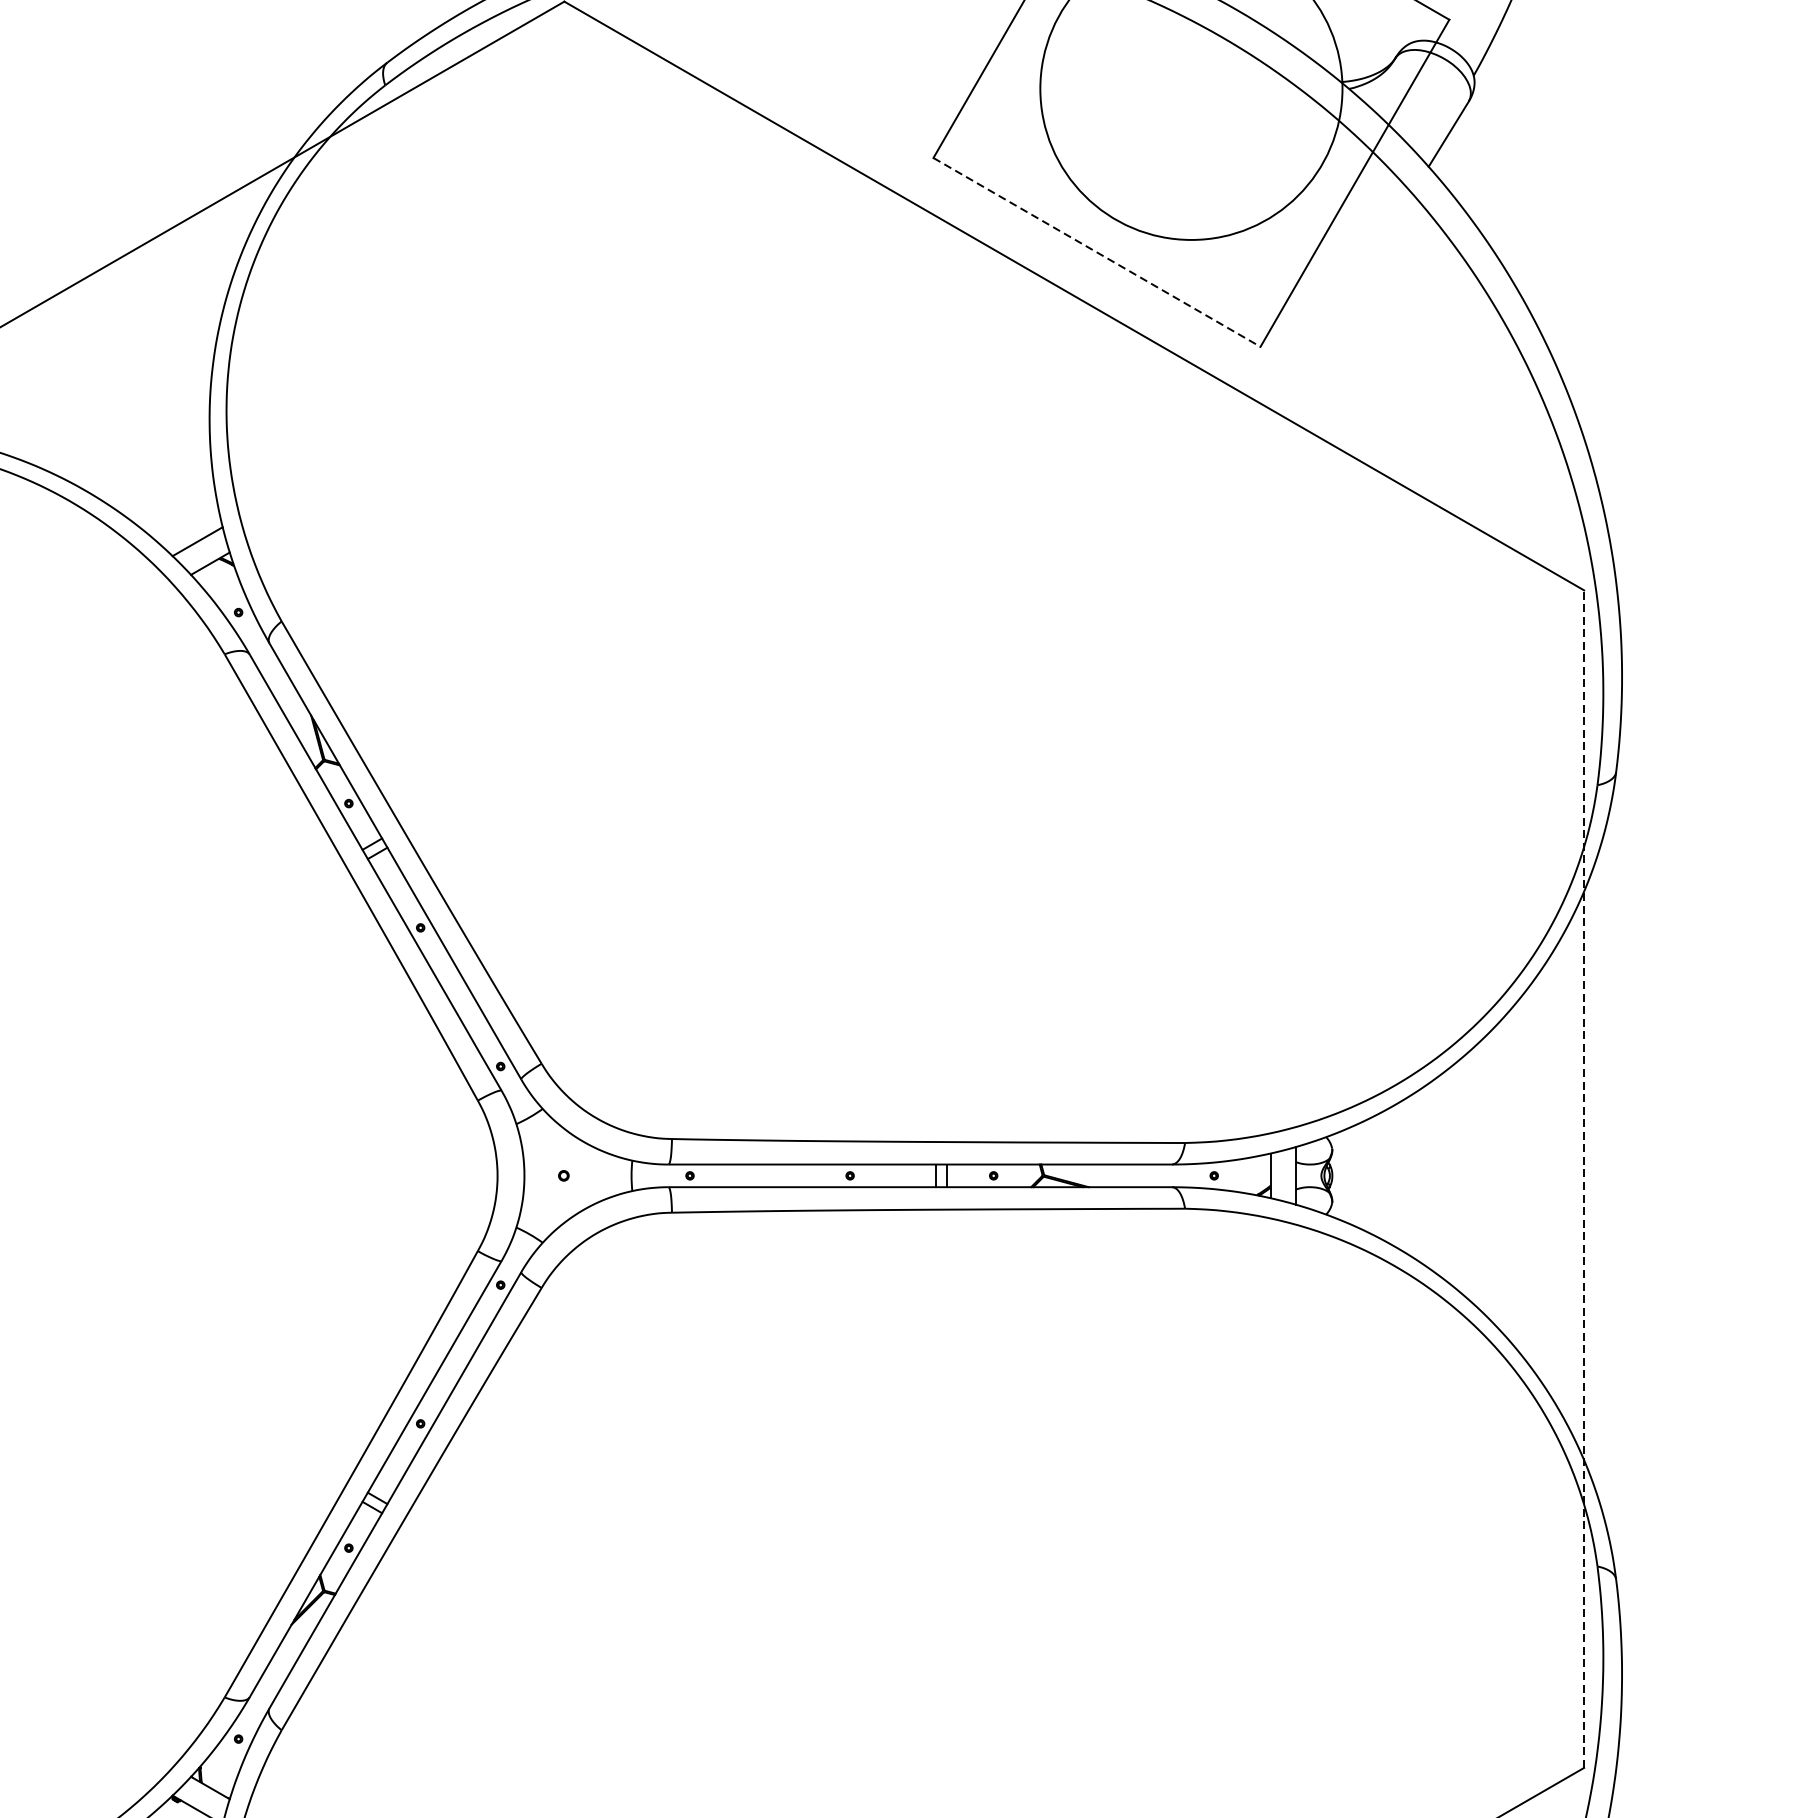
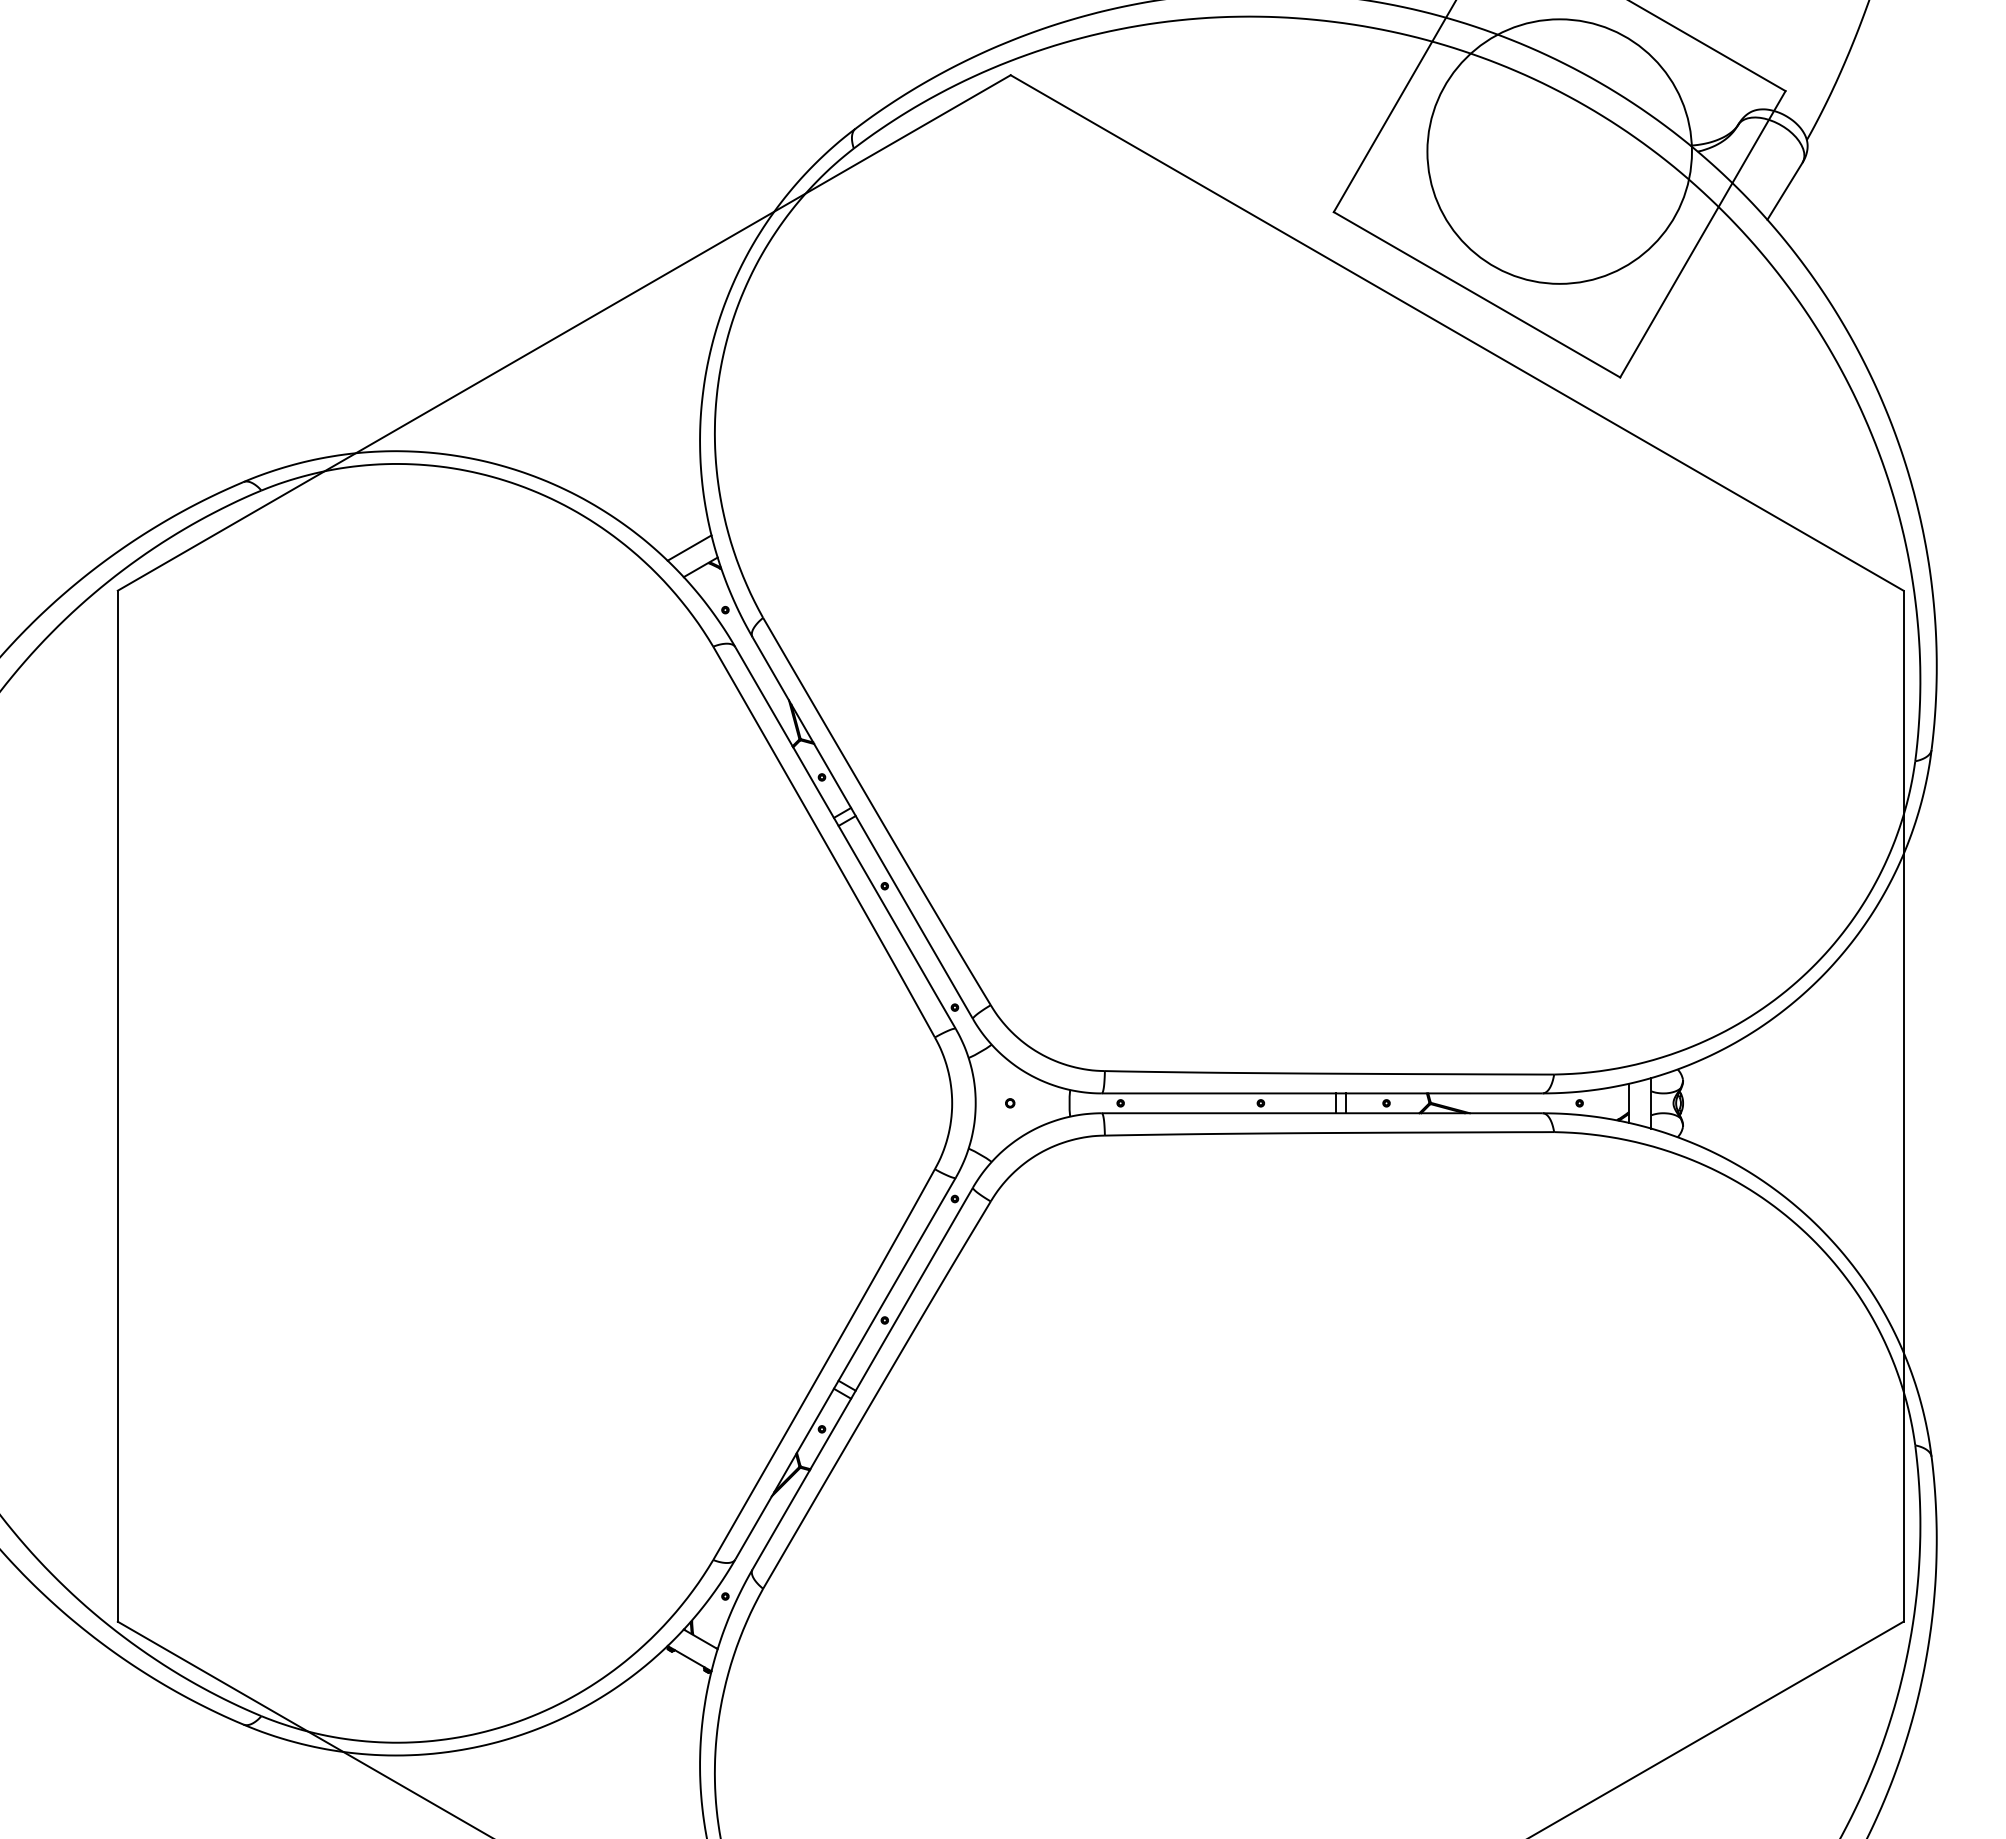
line: (1097, 253) -> (1477, 295), dashed -> solid
line: (1584, 1179) -> (1903, 1106), dashed -> solid

